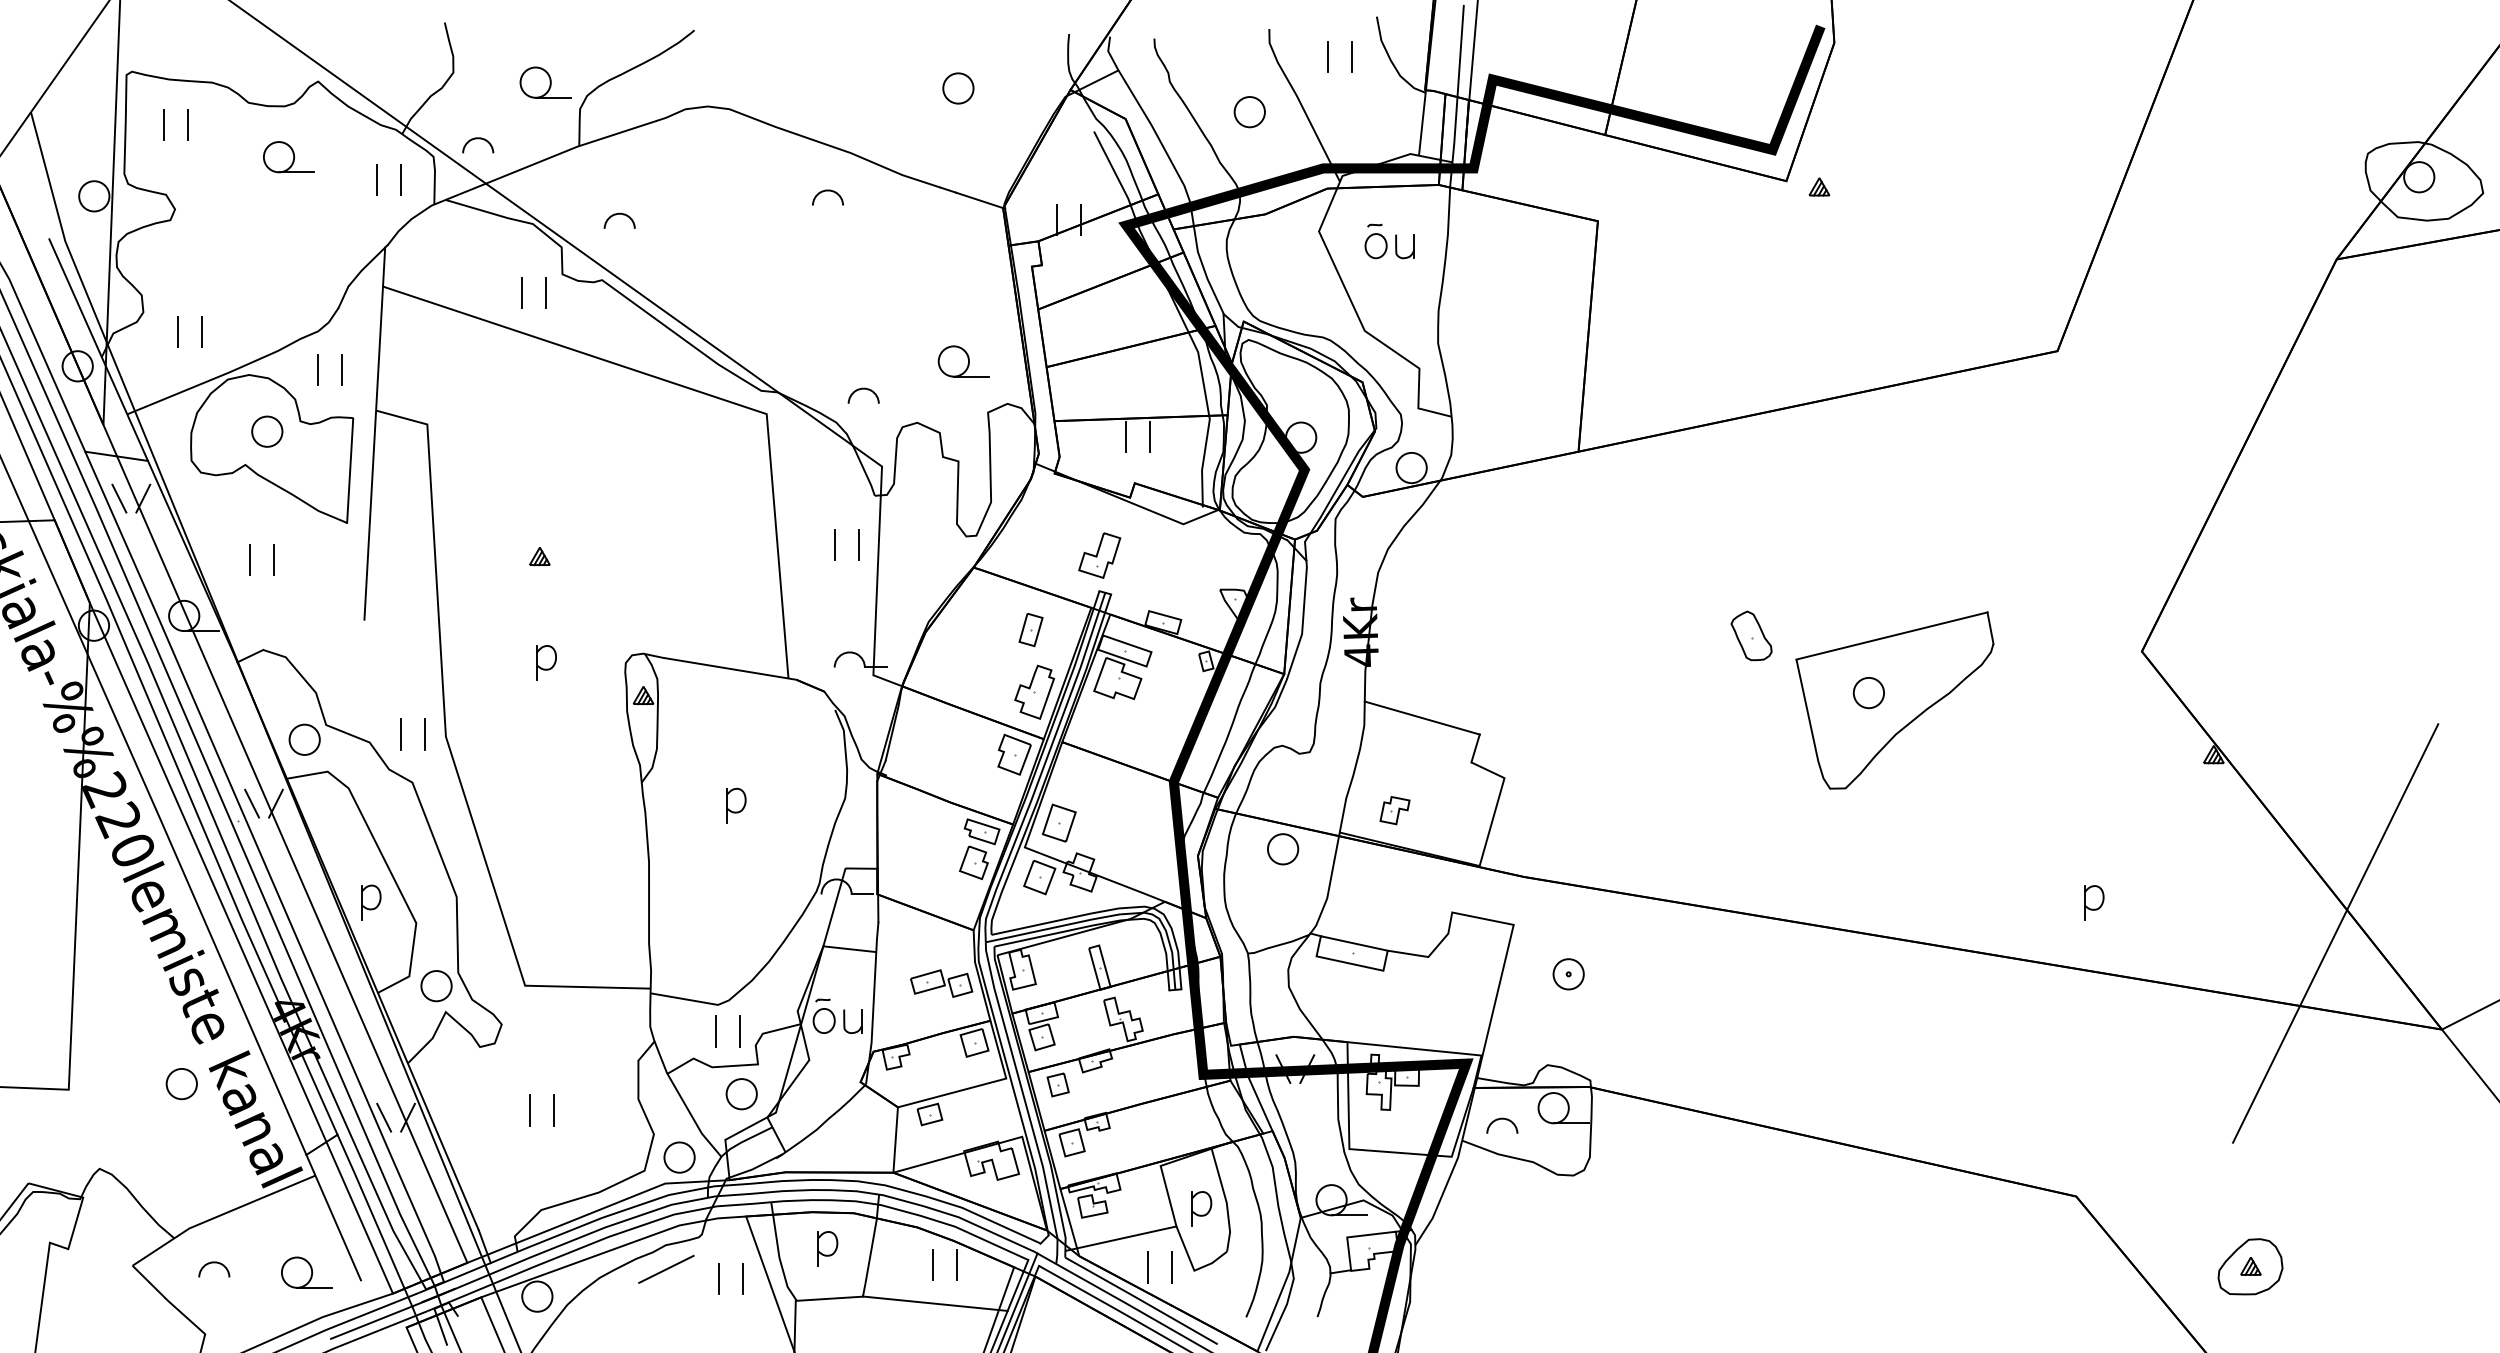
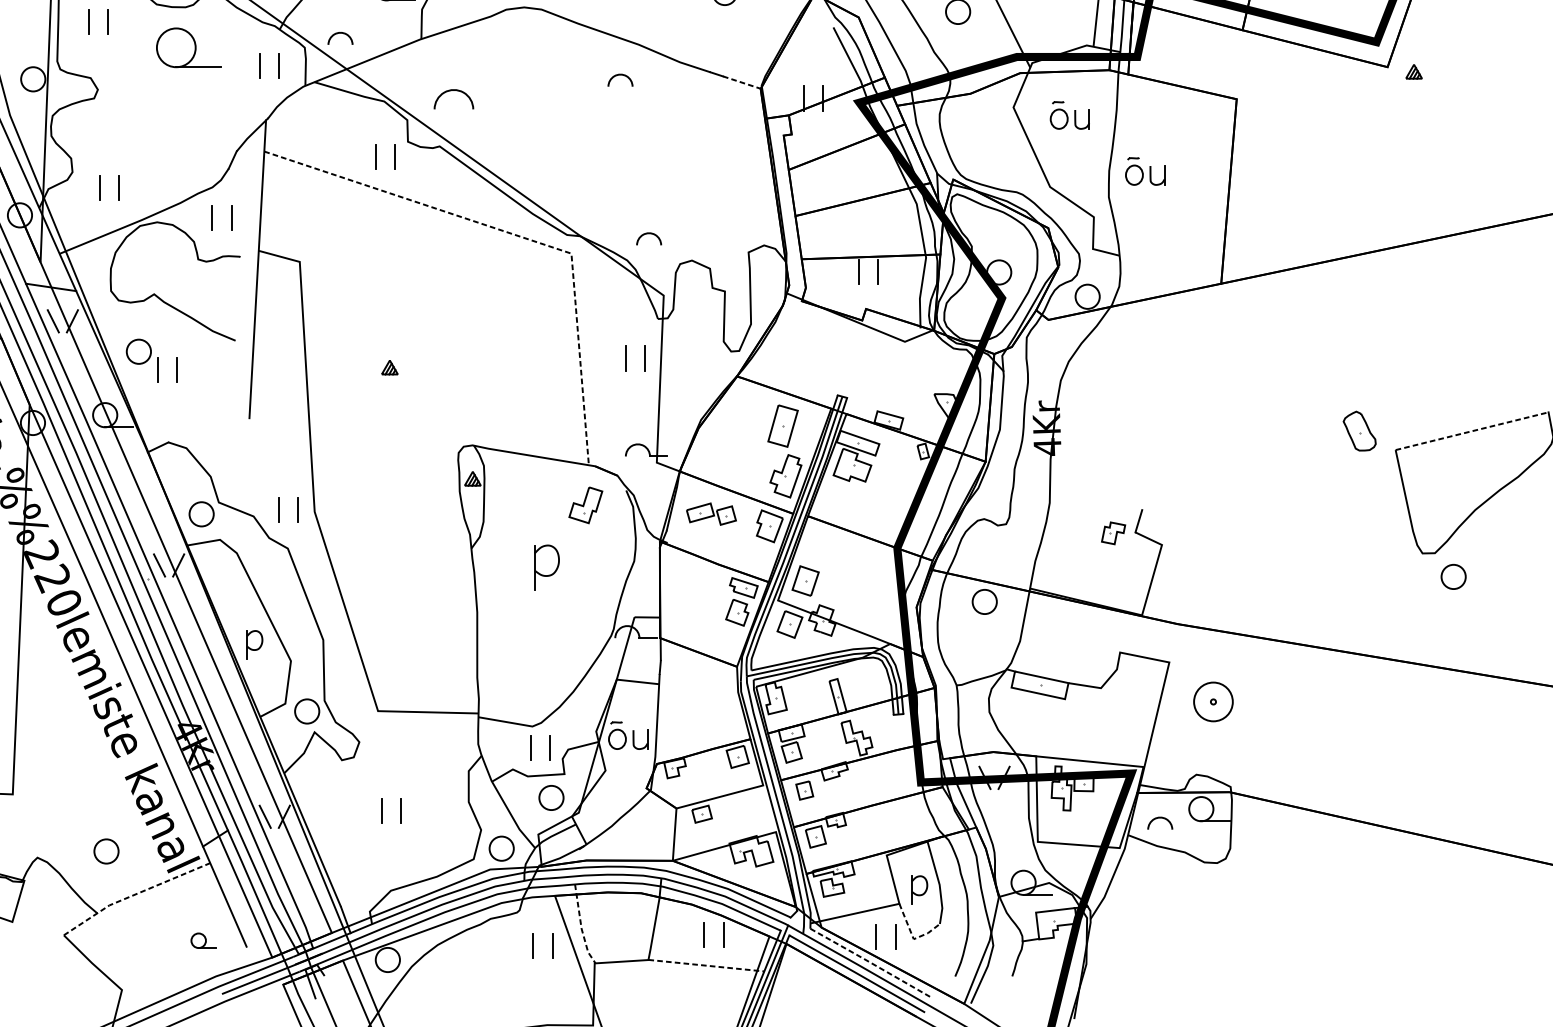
part: (288, 157) -> (188, 48), size x1.6
line: (980, 200) -> (742, 82), solid -> dashed
part: (619, 220) -> (453, 98), size x1.6
part: (1483, 311) -> (1145, 171), added
part: (963, 361) -> (728, 211), removed
line: (701, 392) -> (519, 236), solid -> dashed
part: (267, 431) -> (139, 351), moved
line: (350, 470) -> (238, 298), removed
part: (1099, 555) -> (585, 505), moved
part: (1030, 630) -> (782, 426), size x1.6
line: (1892, 635) -> (1472, 430), solid -> dashed
part: (546, 662) -> (395, 452), removed
part: (1868, 693) -> (1453, 577), moved
line: (1421, 717) -> (1095, 496), removed
part: (736, 805) -> (547, 566), size x1.6
part: (1394, 810) -> (1113, 533), moved
part: (1568, 974) -> (1213, 702), size x1.6
part: (941, 983) -> (711, 514), moved
part: (181, 1084) -> (106, 851), moved
line: (220, 1215) -> (134, 895), solid -> dashed
part: (827, 1248) -> (620, 921), removed
line: (779, 1254) -> (581, 926), solid -> dashed
line: (1193, 1267) -> (913, 936), solid -> dashed
line: (666, 1268) -> (491, 937), removed
part: (214, 1269) -> (129, 938), removed
part: (306, 1272) -> (203, 940), size x0.6
line: (1141, 1300) -> (871, 963), solid -> dashed
line: (935, 1303) -> (706, 965), solid -> dashed

